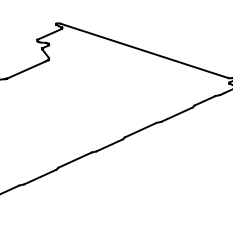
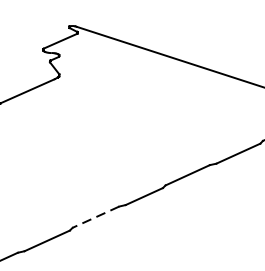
line: (74, 160) -> (95, 217), solid -> dashed

